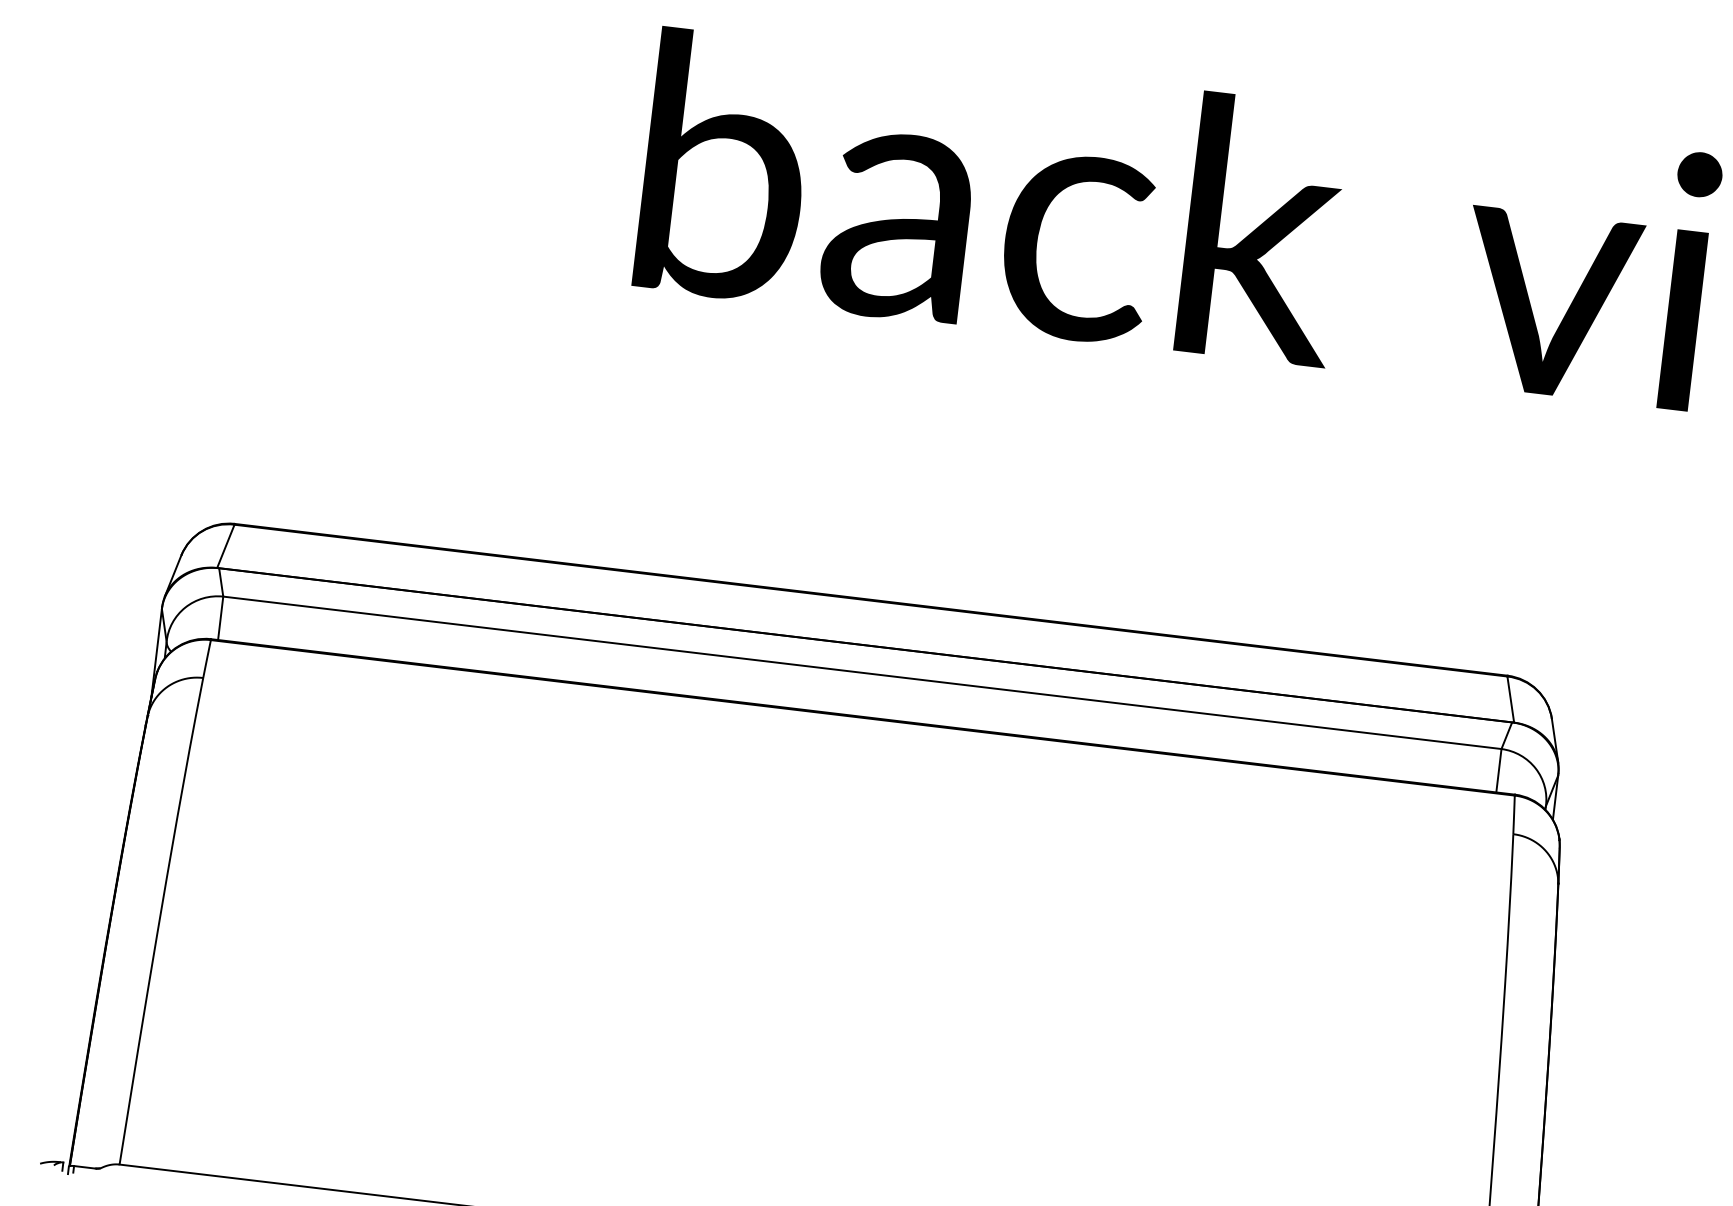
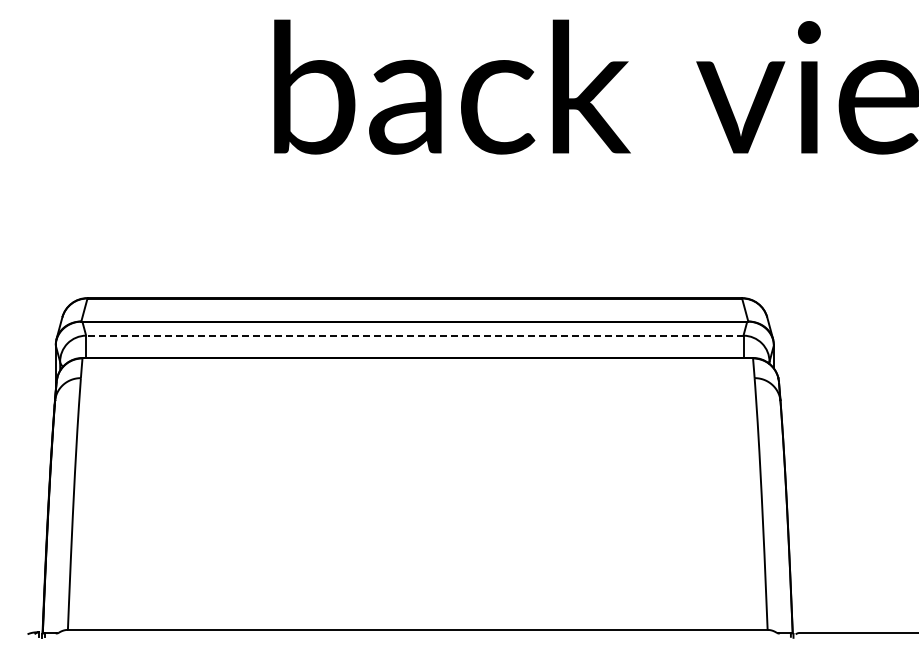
line: (861, 672) -> (414, 335), solid -> dashed

